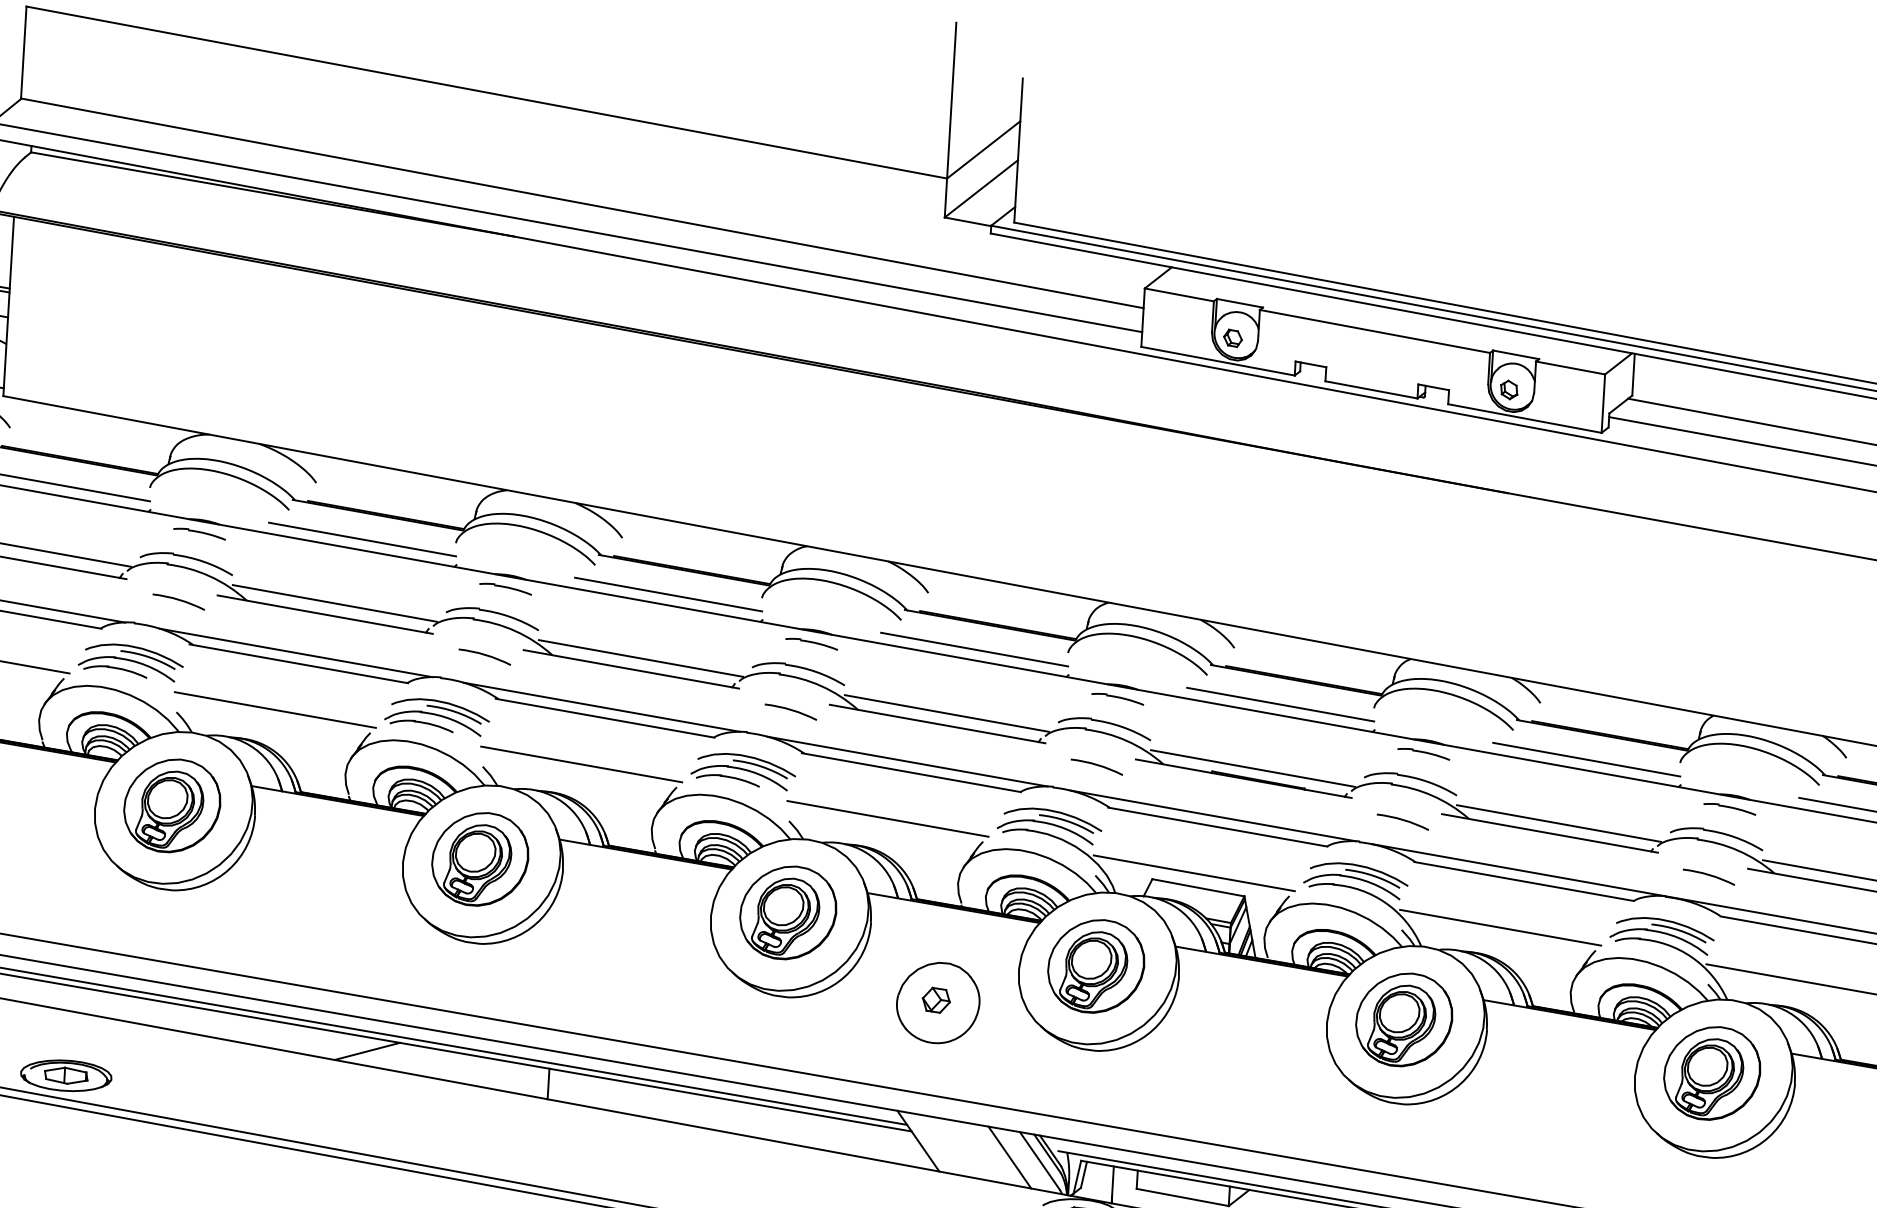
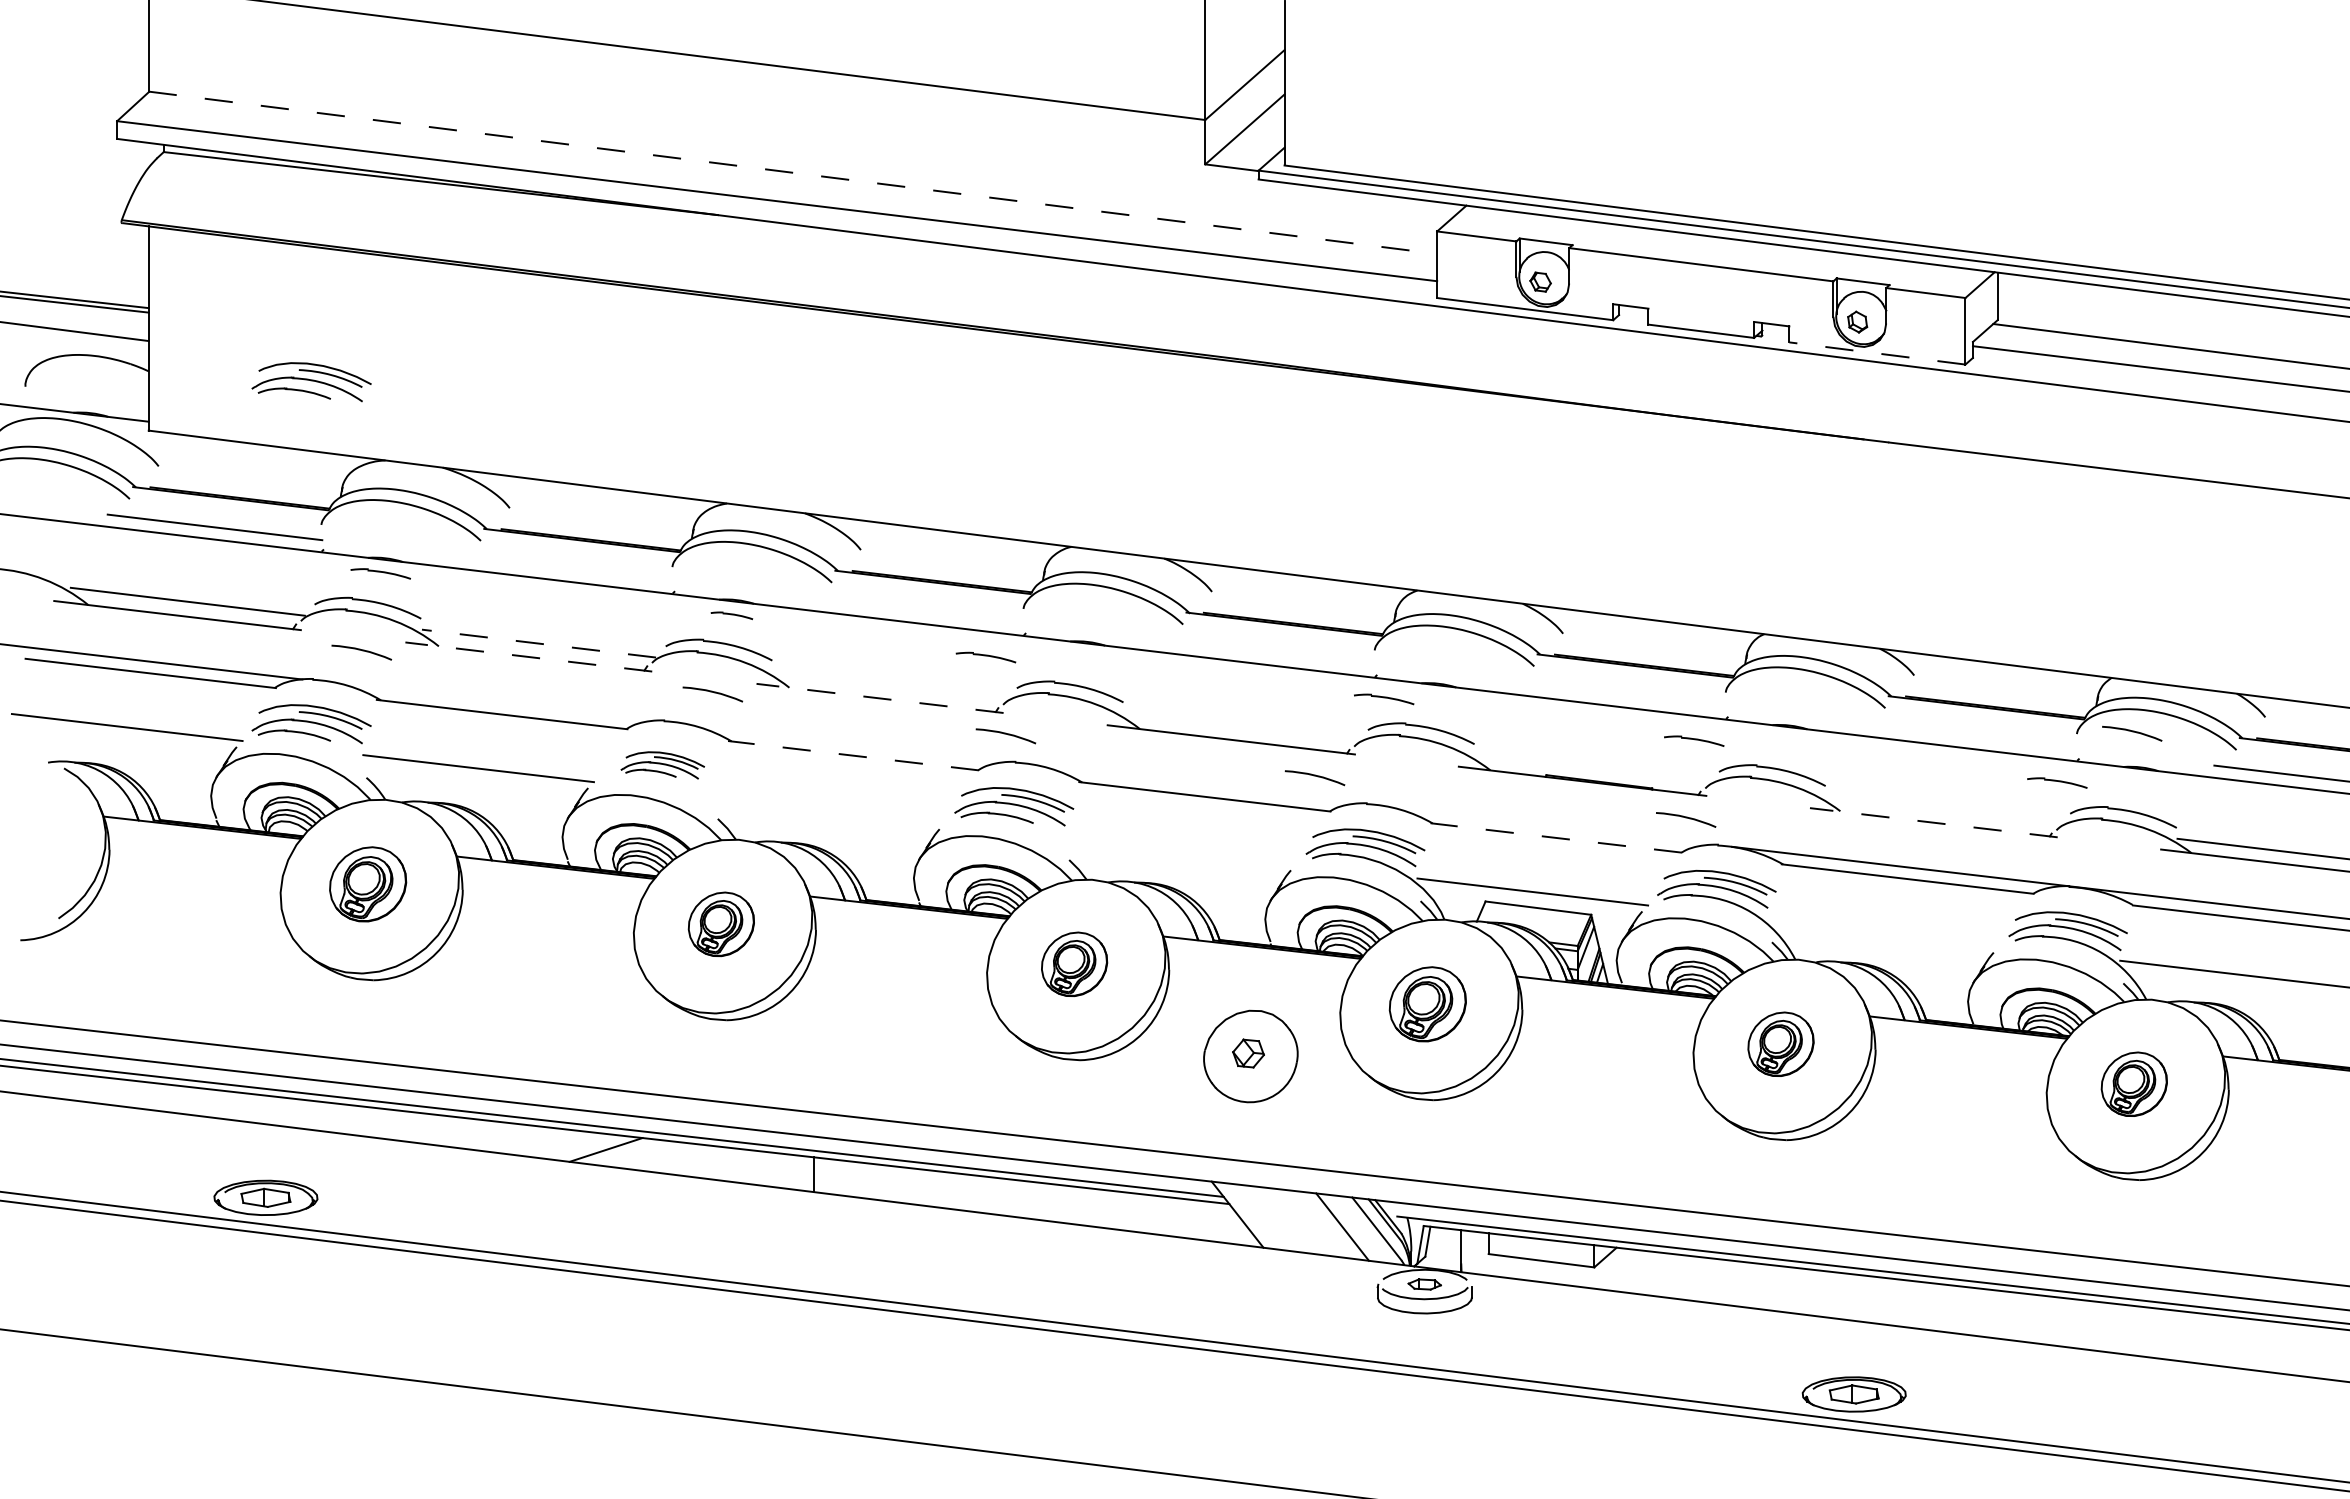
line: (582, 203) -> (793, 172), solid -> dashed
part: (148, 362) -> (311, 382), added
line: (1525, 418) -> (1877, 353), solid -> dashed
line: (361, 539) -> (565, 569), removed
part: (505, 588) -> (731, 615), size x0.7
line: (667, 594) -> (916, 610), removed
line: (334, 603) -> (538, 643), solid -> dashed
line: (324, 614) -> (528, 656), solid -> dashed
part: (811, 643) -> (985, 657), moved
line: (974, 649) -> (1268, 652), removed
line: (296, 653) -> (498, 702), removed
line: (641, 658) -> (890, 685), removed
line: (630, 669) -> (879, 698), solid -> dashed
part: (1118, 699) -> (1384, 699), moved
line: (1280, 704) -> (1619, 694), removed
line: (601, 707) -> (848, 743), removed
arc: (790, 710) -> (1005, 734), moved
line: (947, 713) -> (1241, 727), removed
part: (436, 716) -> (662, 765), size x0.7
line: (605, 718) -> (853, 755), solid -> dashed
part: (1424, 753) -> (1694, 740), moved
line: (1586, 759) -> (1970, 736), removed
line: (907, 761) -> (1199, 784), removed
line: (581, 764) -> (829, 809), removed
arc: (1096, 765) -> (1314, 776), moved
line: (1253, 768) -> (1592, 769), removed
part: (171, 805) -> (367, 884), size x0.7
part: (1729, 808) -> (2057, 782), moved
line: (1213, 815) -> (1550, 825), removed
line: (888, 818) -> (1181, 850), removed
arc: (1403, 820) -> (1686, 818), moved
line: (1559, 823) -> (1943, 810), removed
line: (1217, 826) -> (1556, 837), solid -> dashed
line: (1549, 833) -> (1933, 822), solid -> dashed
part: (480, 859) -> (721, 924), size x0.6
arc: (1709, 876) -> (2132, 732), moved
part: (788, 913) -> (1074, 964), size x0.6
line: (1500, 927) -> (1883, 932), removed
part: (1096, 966) -> (1427, 1004), size x0.7
part: (1403, 1020) -> (1780, 1044), size x0.6
part: (1712, 1073) -> (2134, 1084), size x0.6

